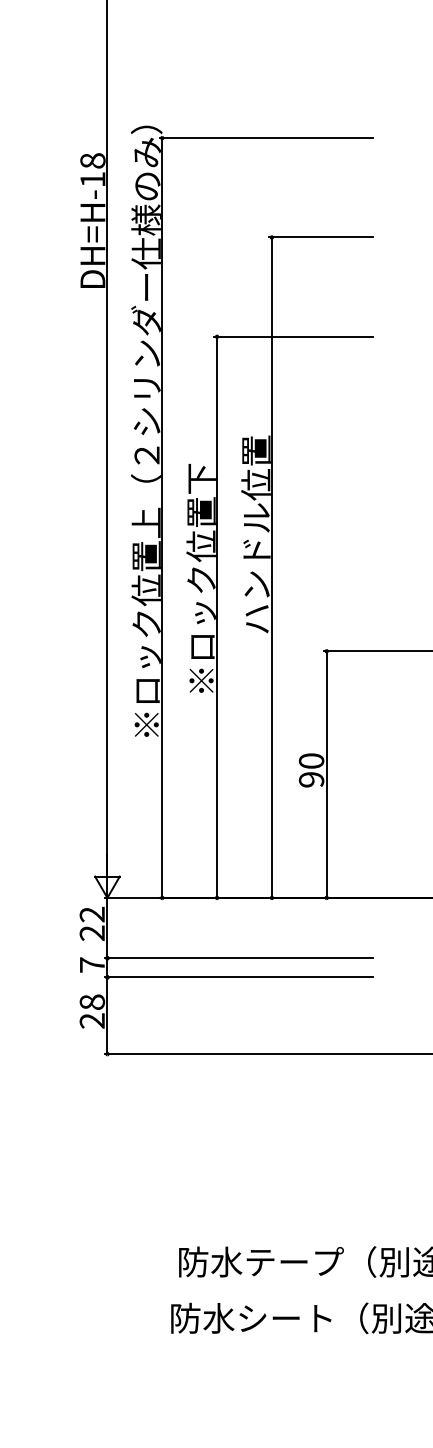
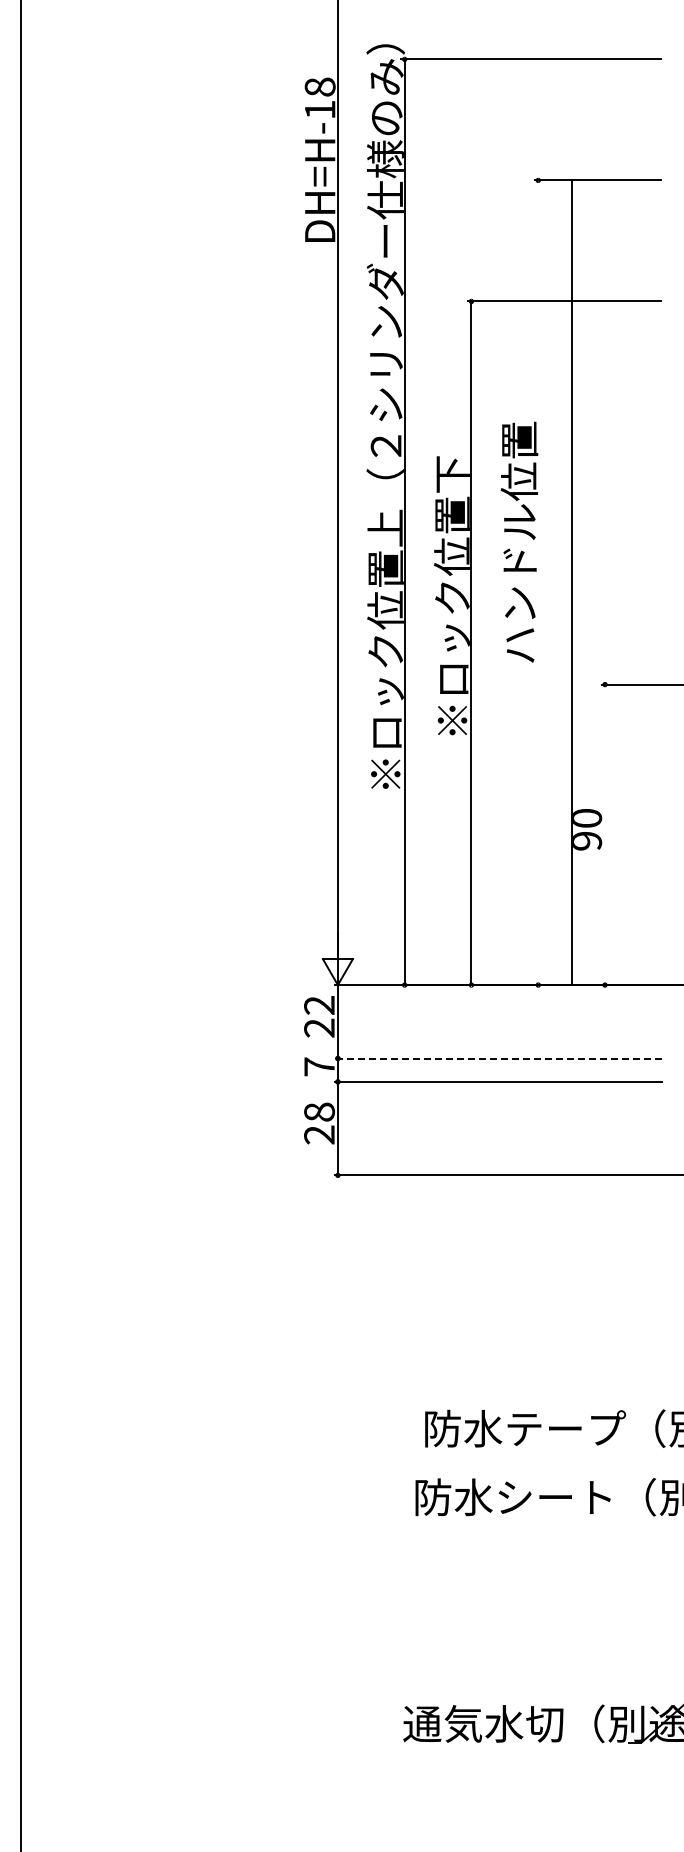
line: (272, 567) -> (572, 582), moved
line: (327, 774) -> (605, 834), removed
line: (239, 958) -> (498, 1058), solid -> dashed

